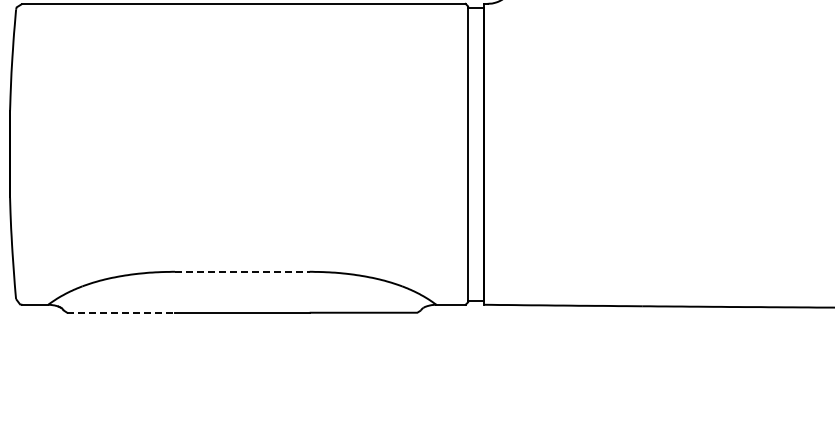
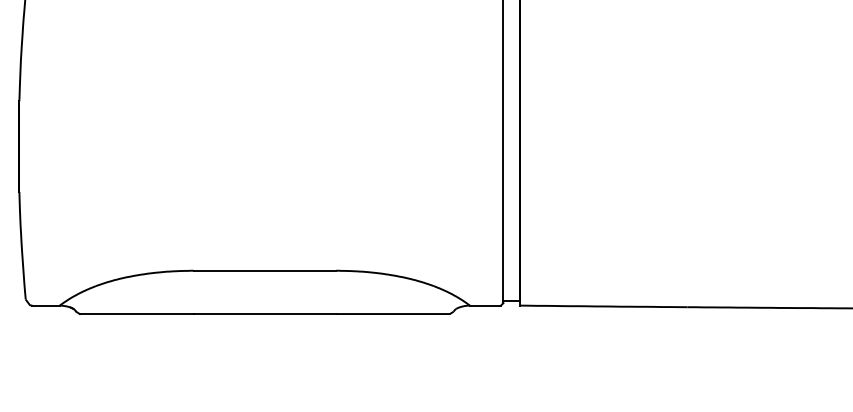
line: (242, 271) -> (265, 270), dashed -> solid
line: (121, 312) -> (137, 313), dashed -> solid

